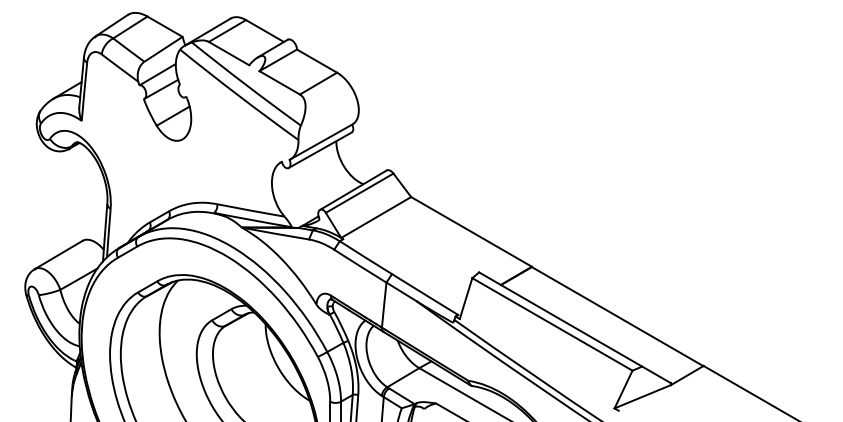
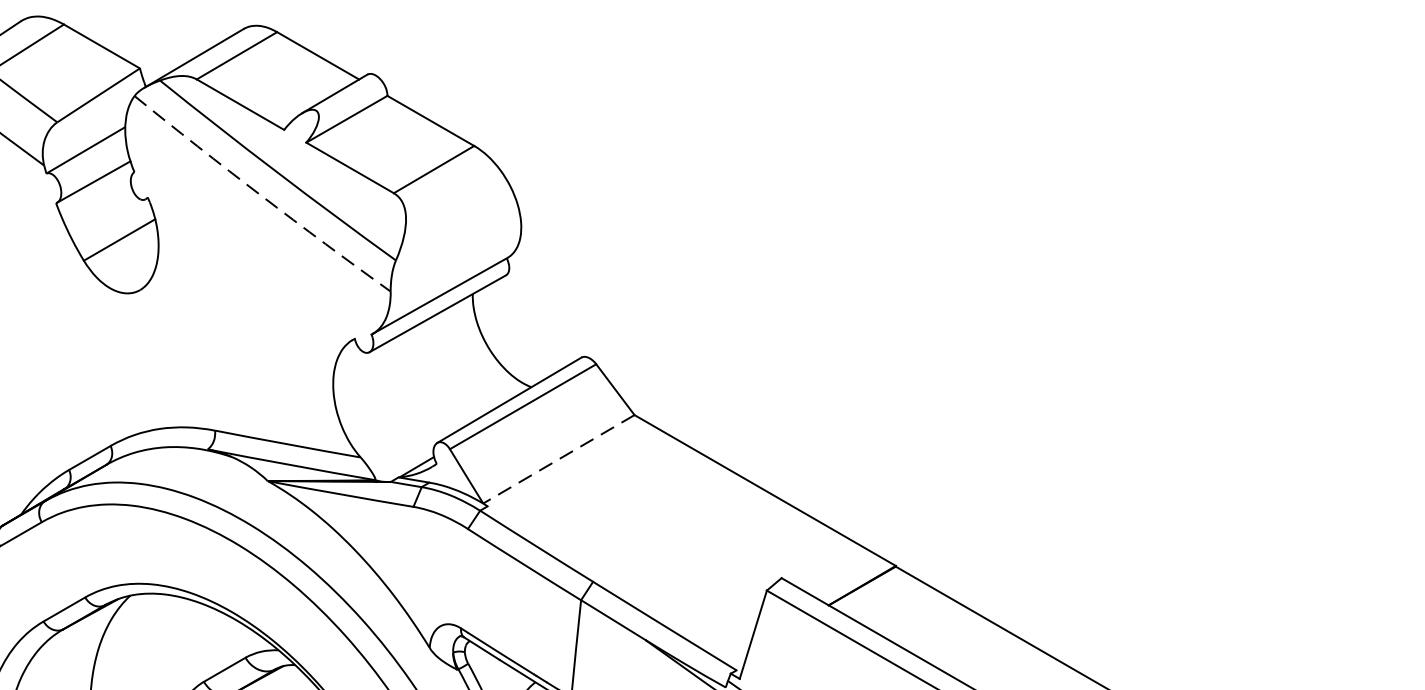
arc: (238, 95) -> (260, 195), solid -> dashed
line: (375, 217) -> (557, 459), solid -> dashed

